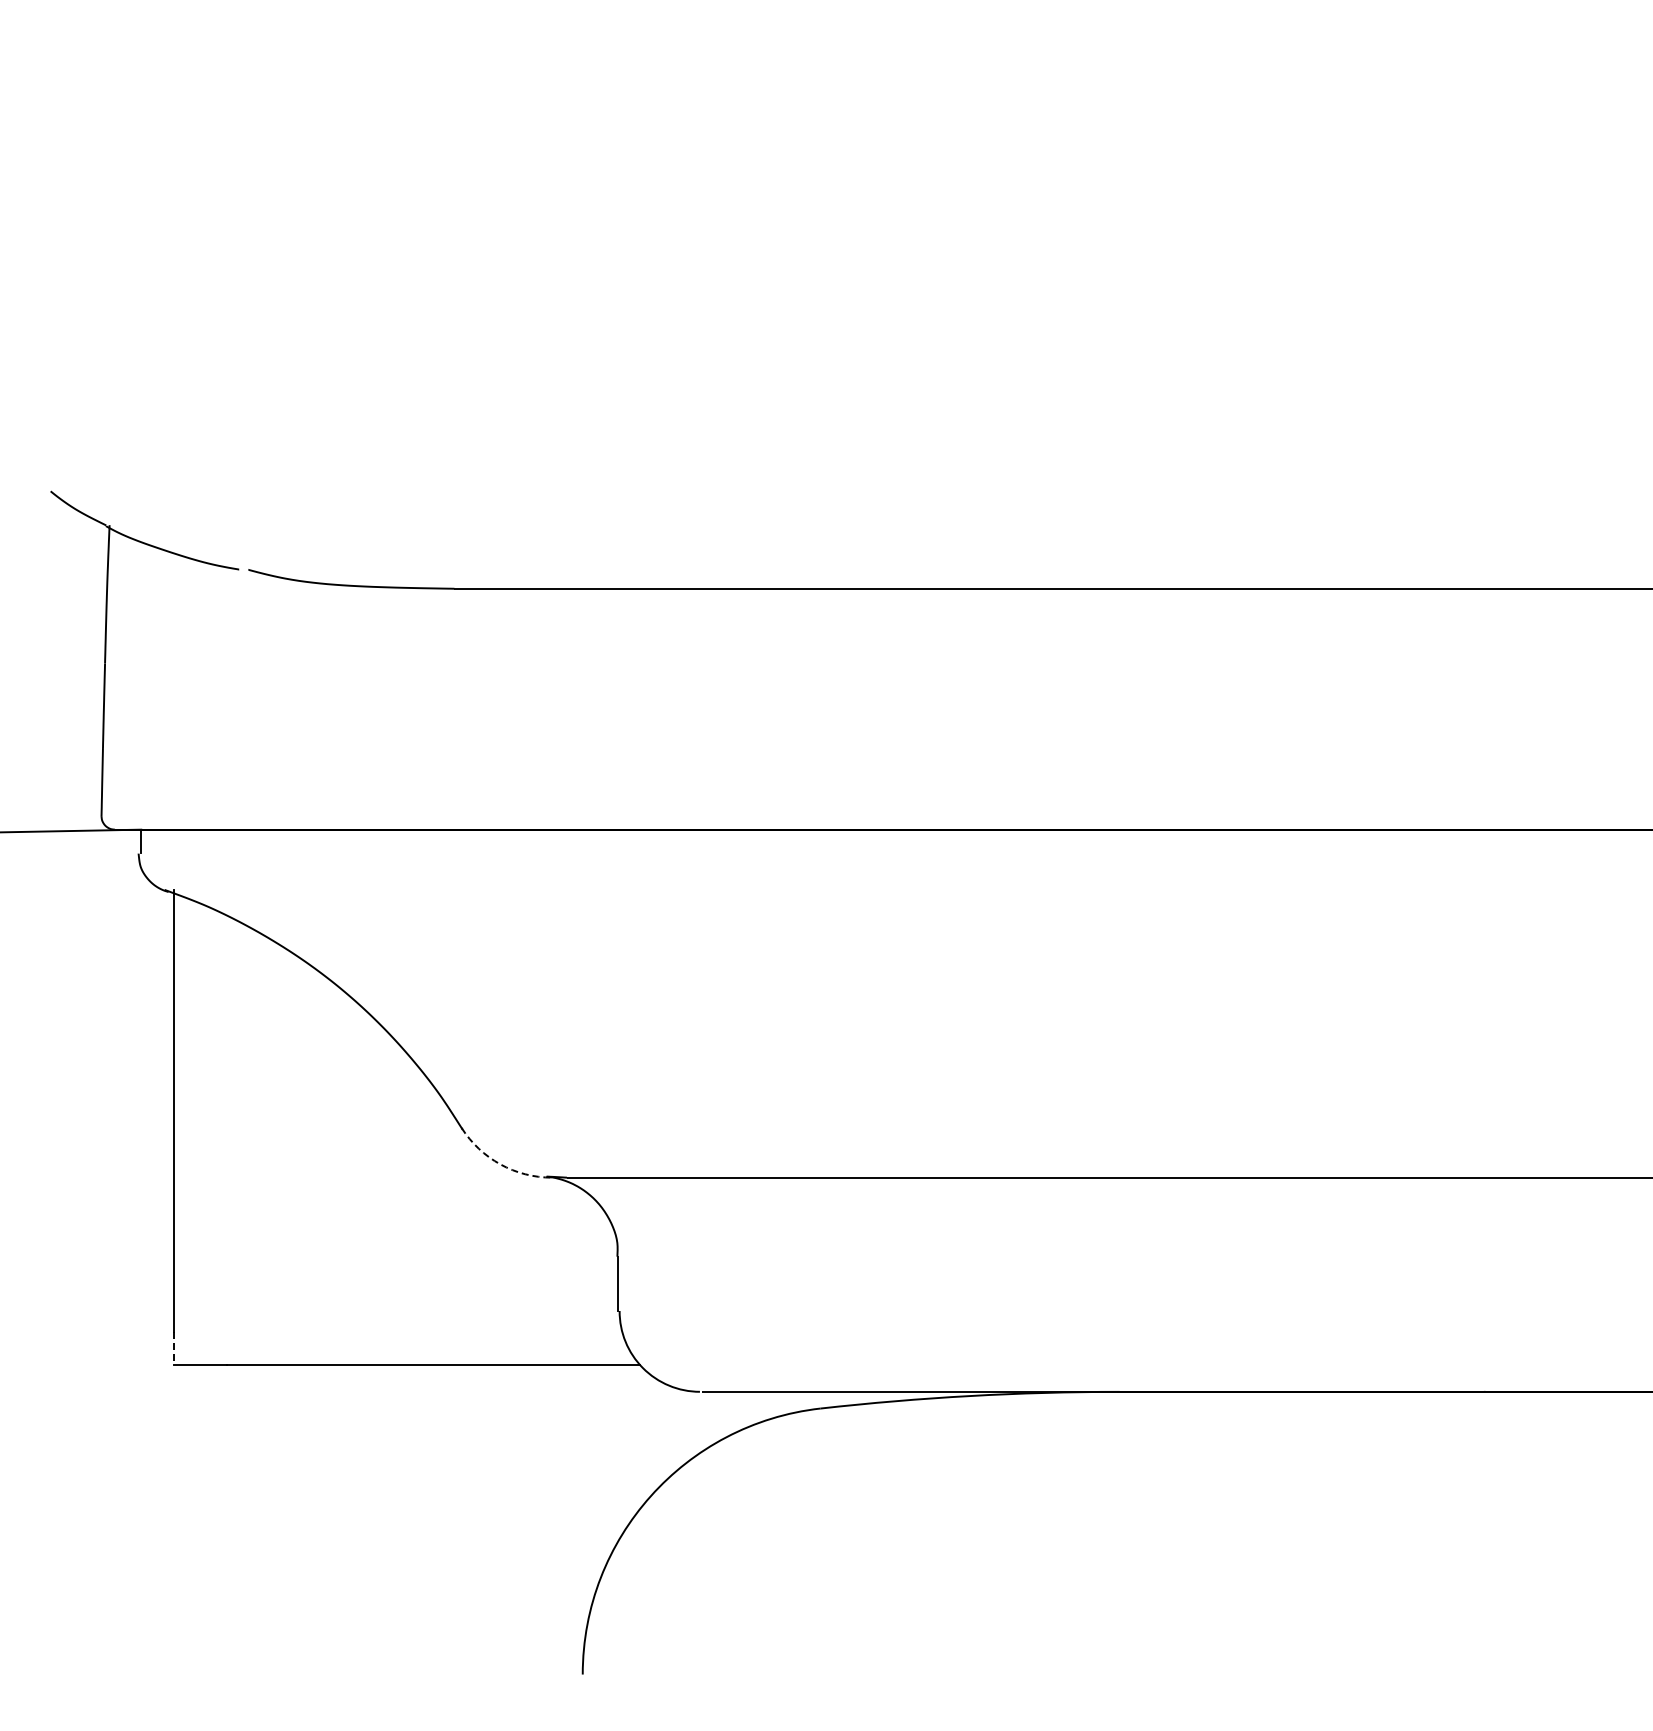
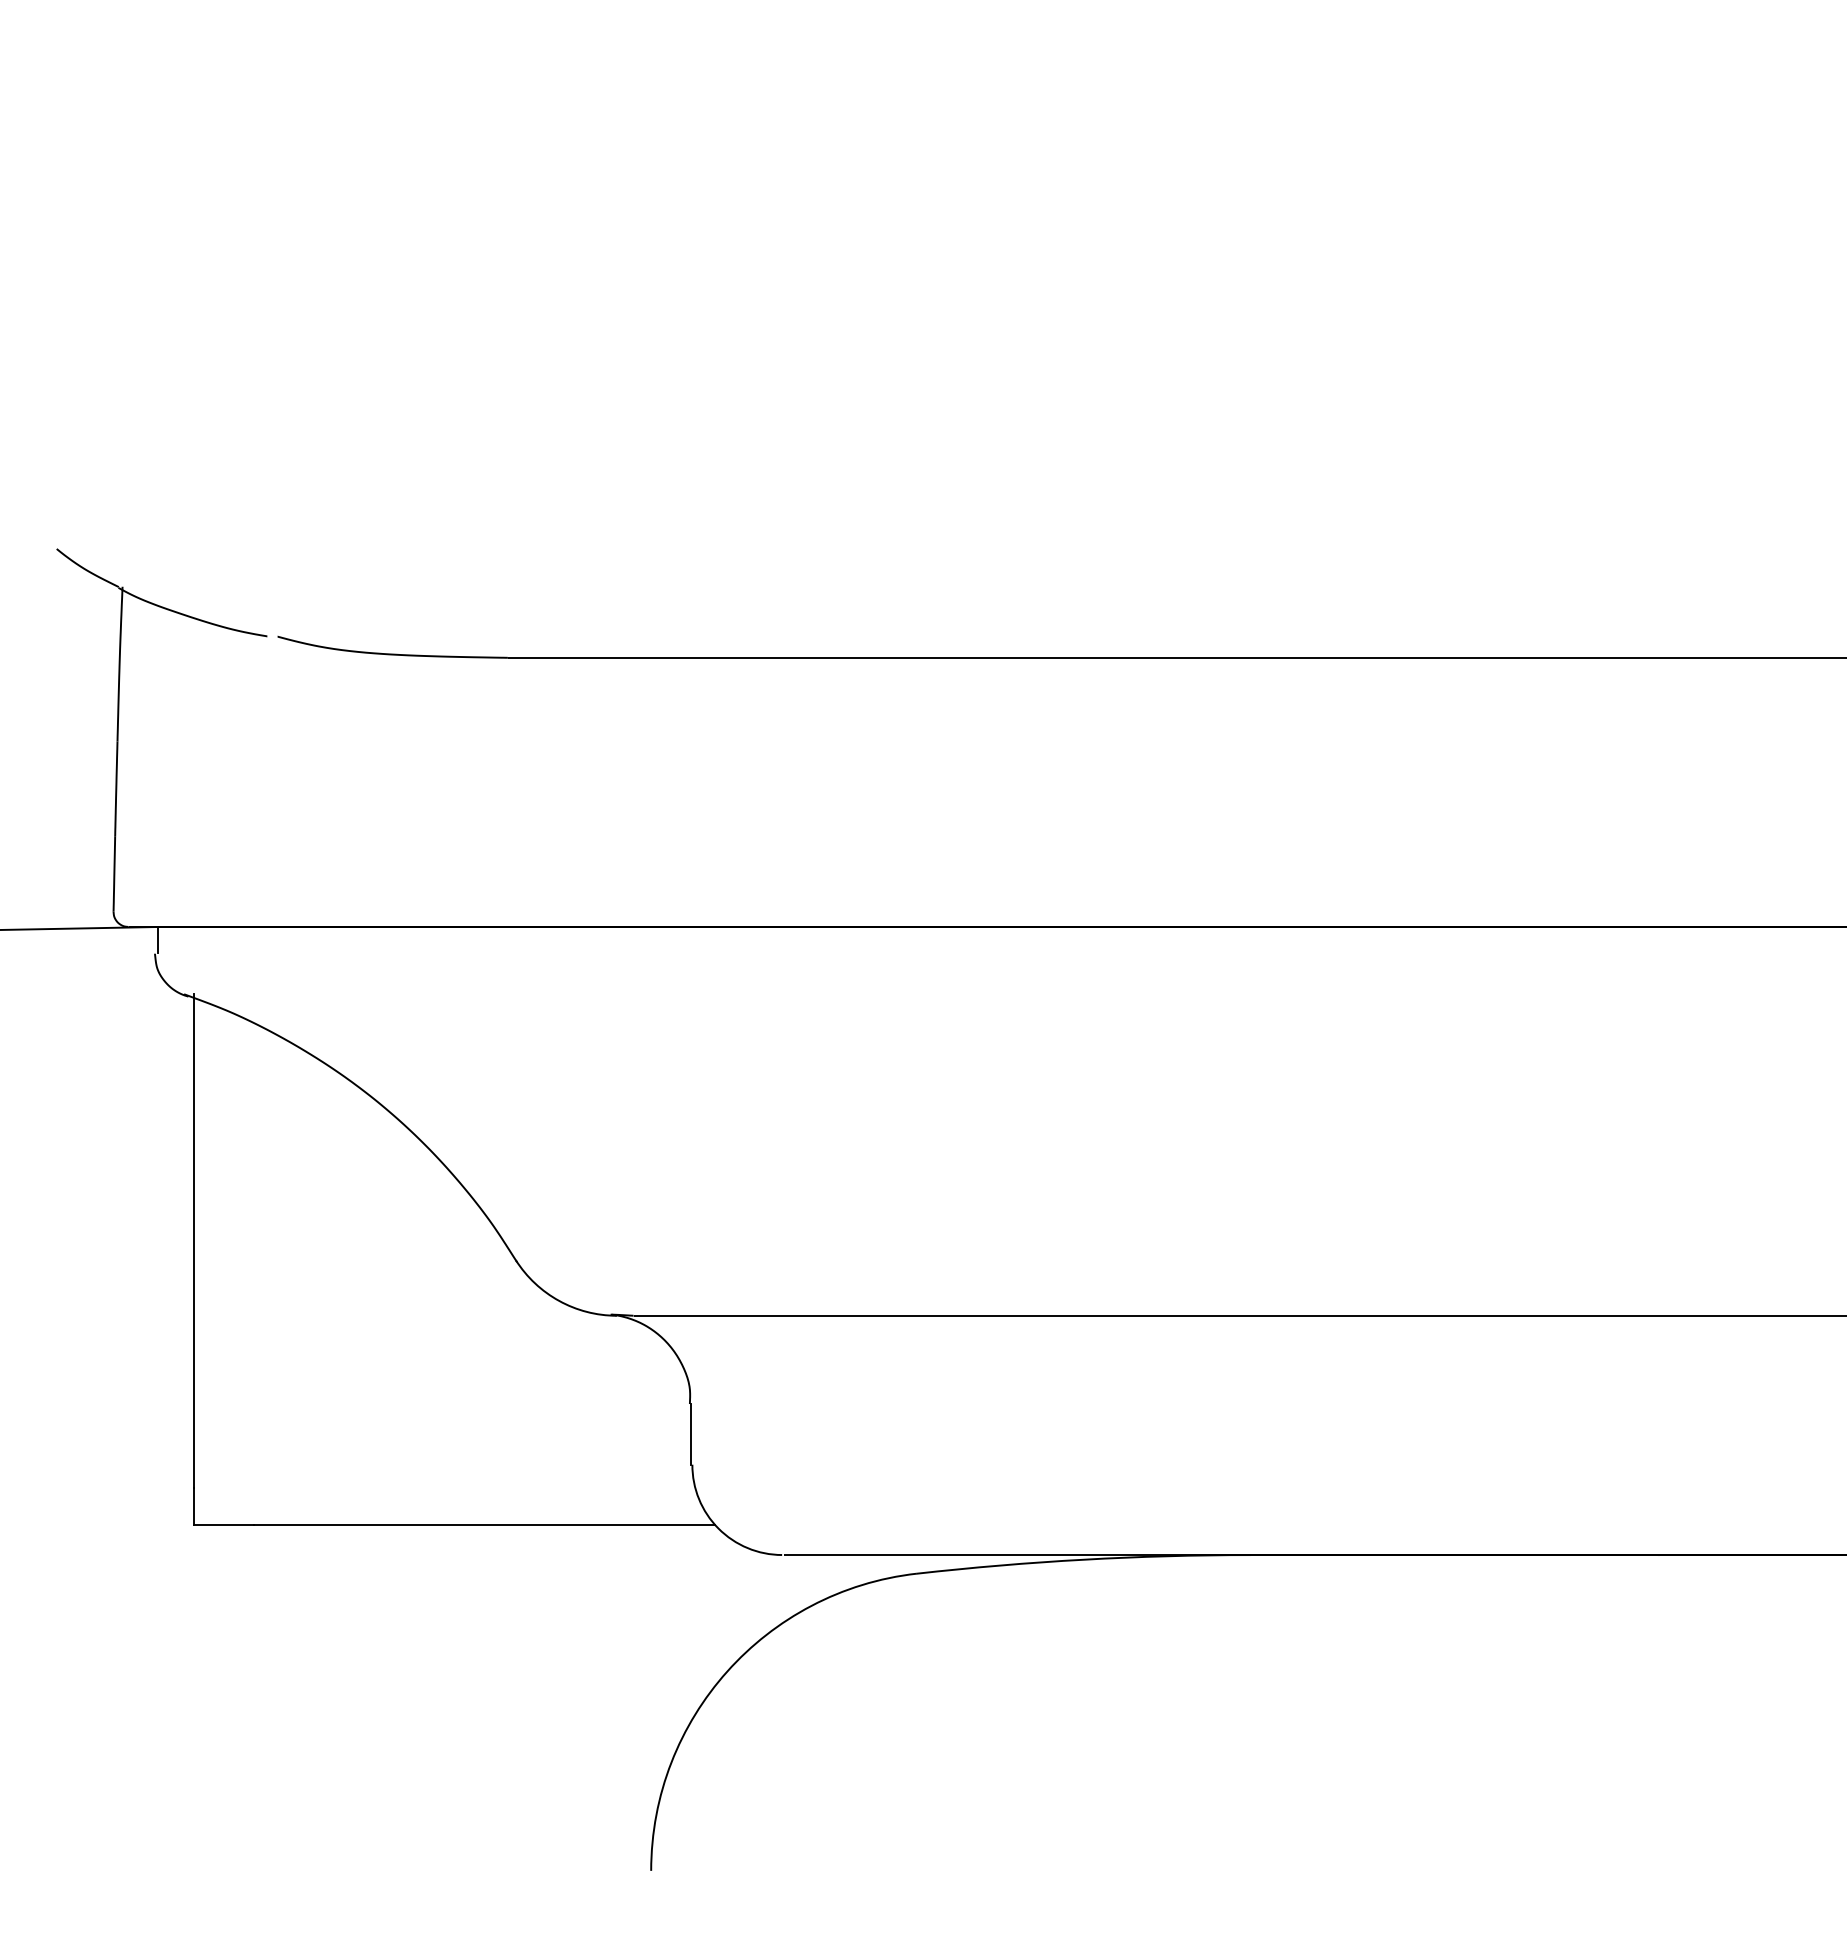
arc: (500, 1164) -> (559, 1301), dashed -> solid
line: (173, 1349) -> (193, 1507), dashed -> solid

